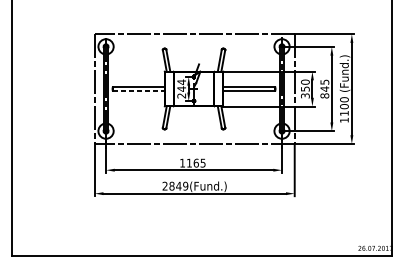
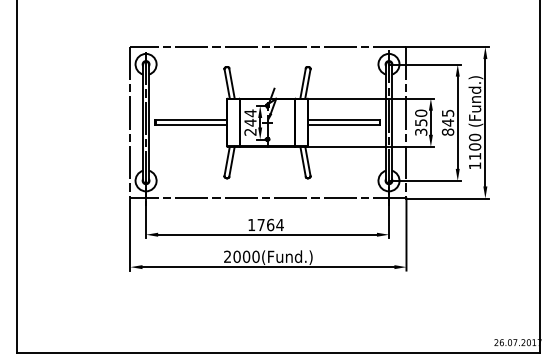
line: (138, 91) -> (191, 125), dashed -> solid
text: (196, 163) -> (270, 225), 1165 -> 1764
text: (178, 185) -> (246, 256), 2849(Fund.) -> 2000(Fund.)

